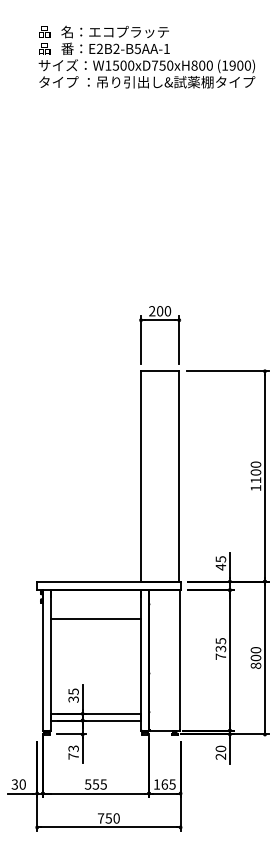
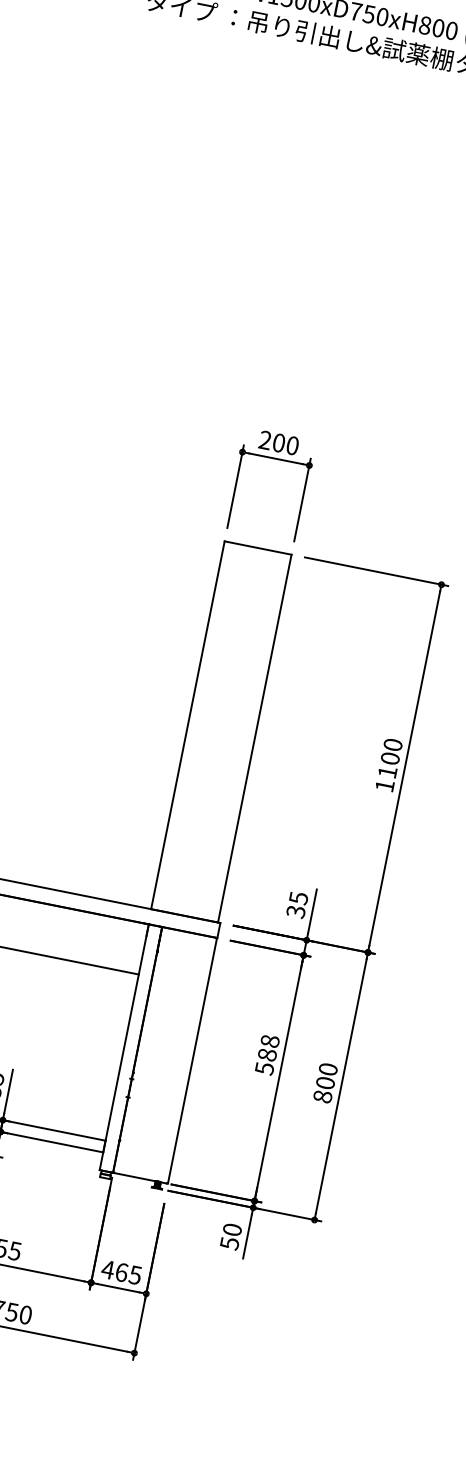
text: (220, 566) -> (295, 910), 45 -> 35
text: (220, 648) -> (266, 1054), 735 -> 588
text: (220, 756) -> (229, 1242), 20 -> 50
text: (156, 784) -> (107, 1269), 165 -> 465

